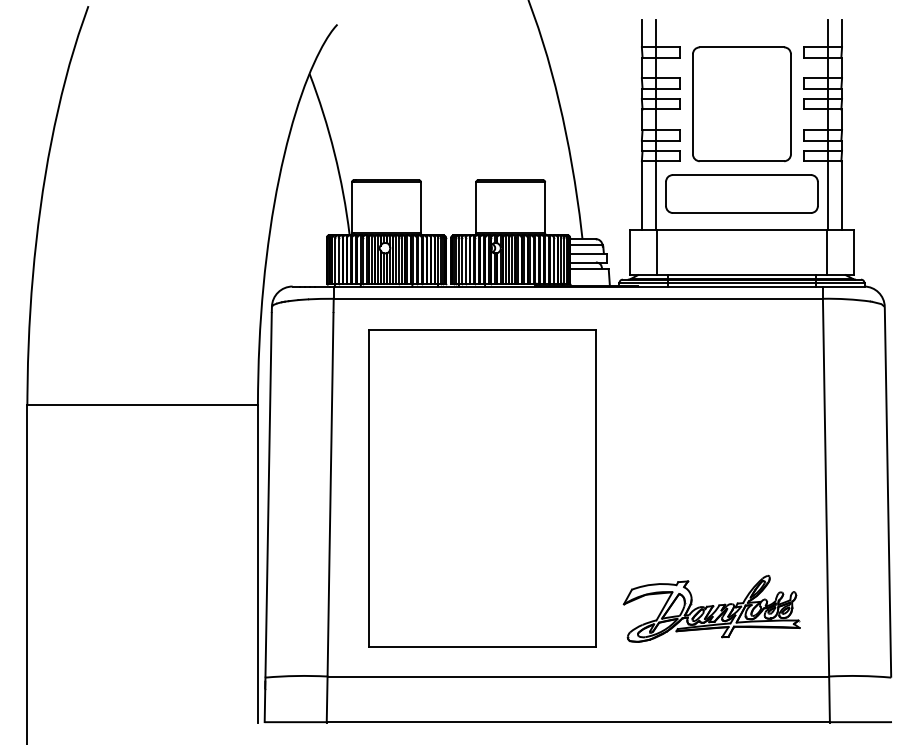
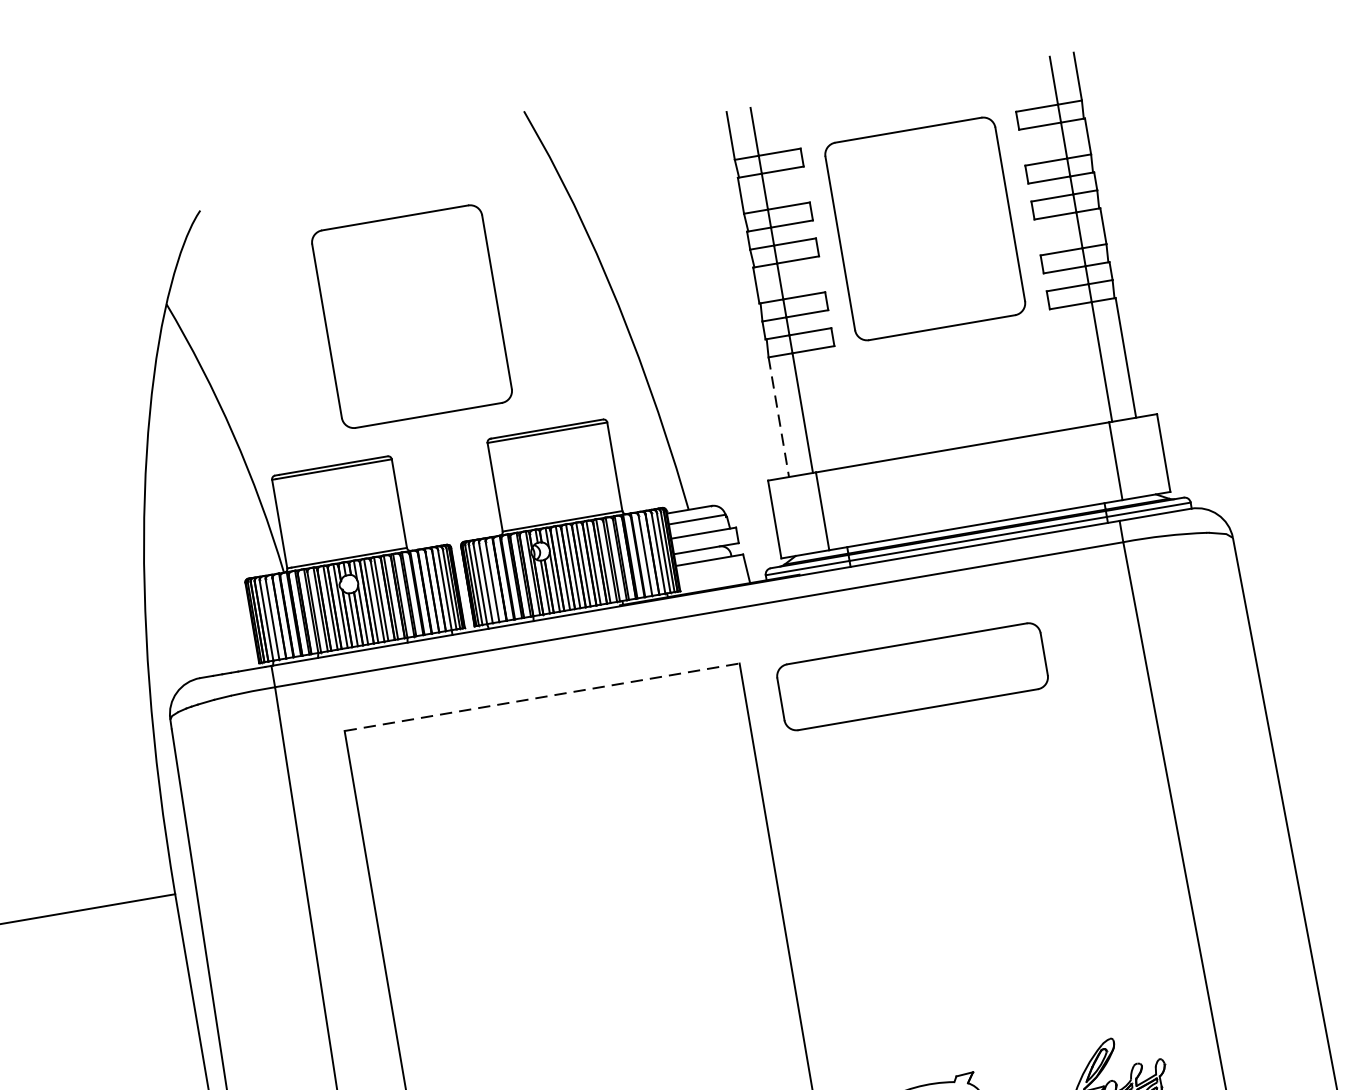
part: (445, 104) -> (411, 317), added
part: (741, 193) -> (911, 675), moved
line: (641, 195) -> (778, 416), solid -> dashed
line: (482, 330) -> (542, 698), solid -> dashed

